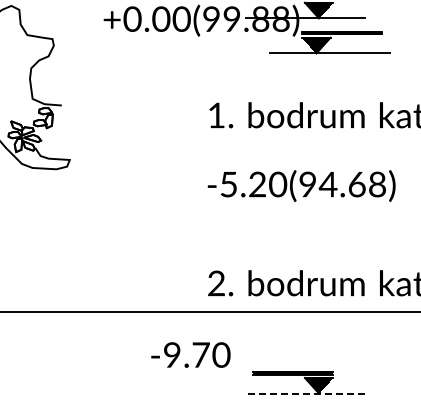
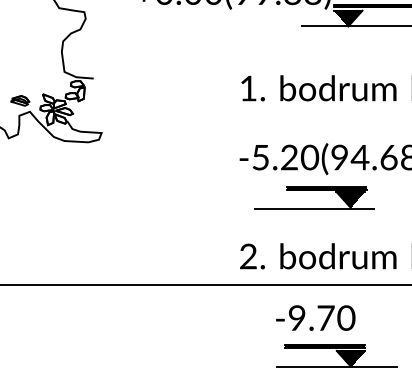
part: (282, 217) -> (314, 190), added
text: (190, 354) -> (315, 317), moved
line: (305, 393) -> (337, 366), dashed -> solid

